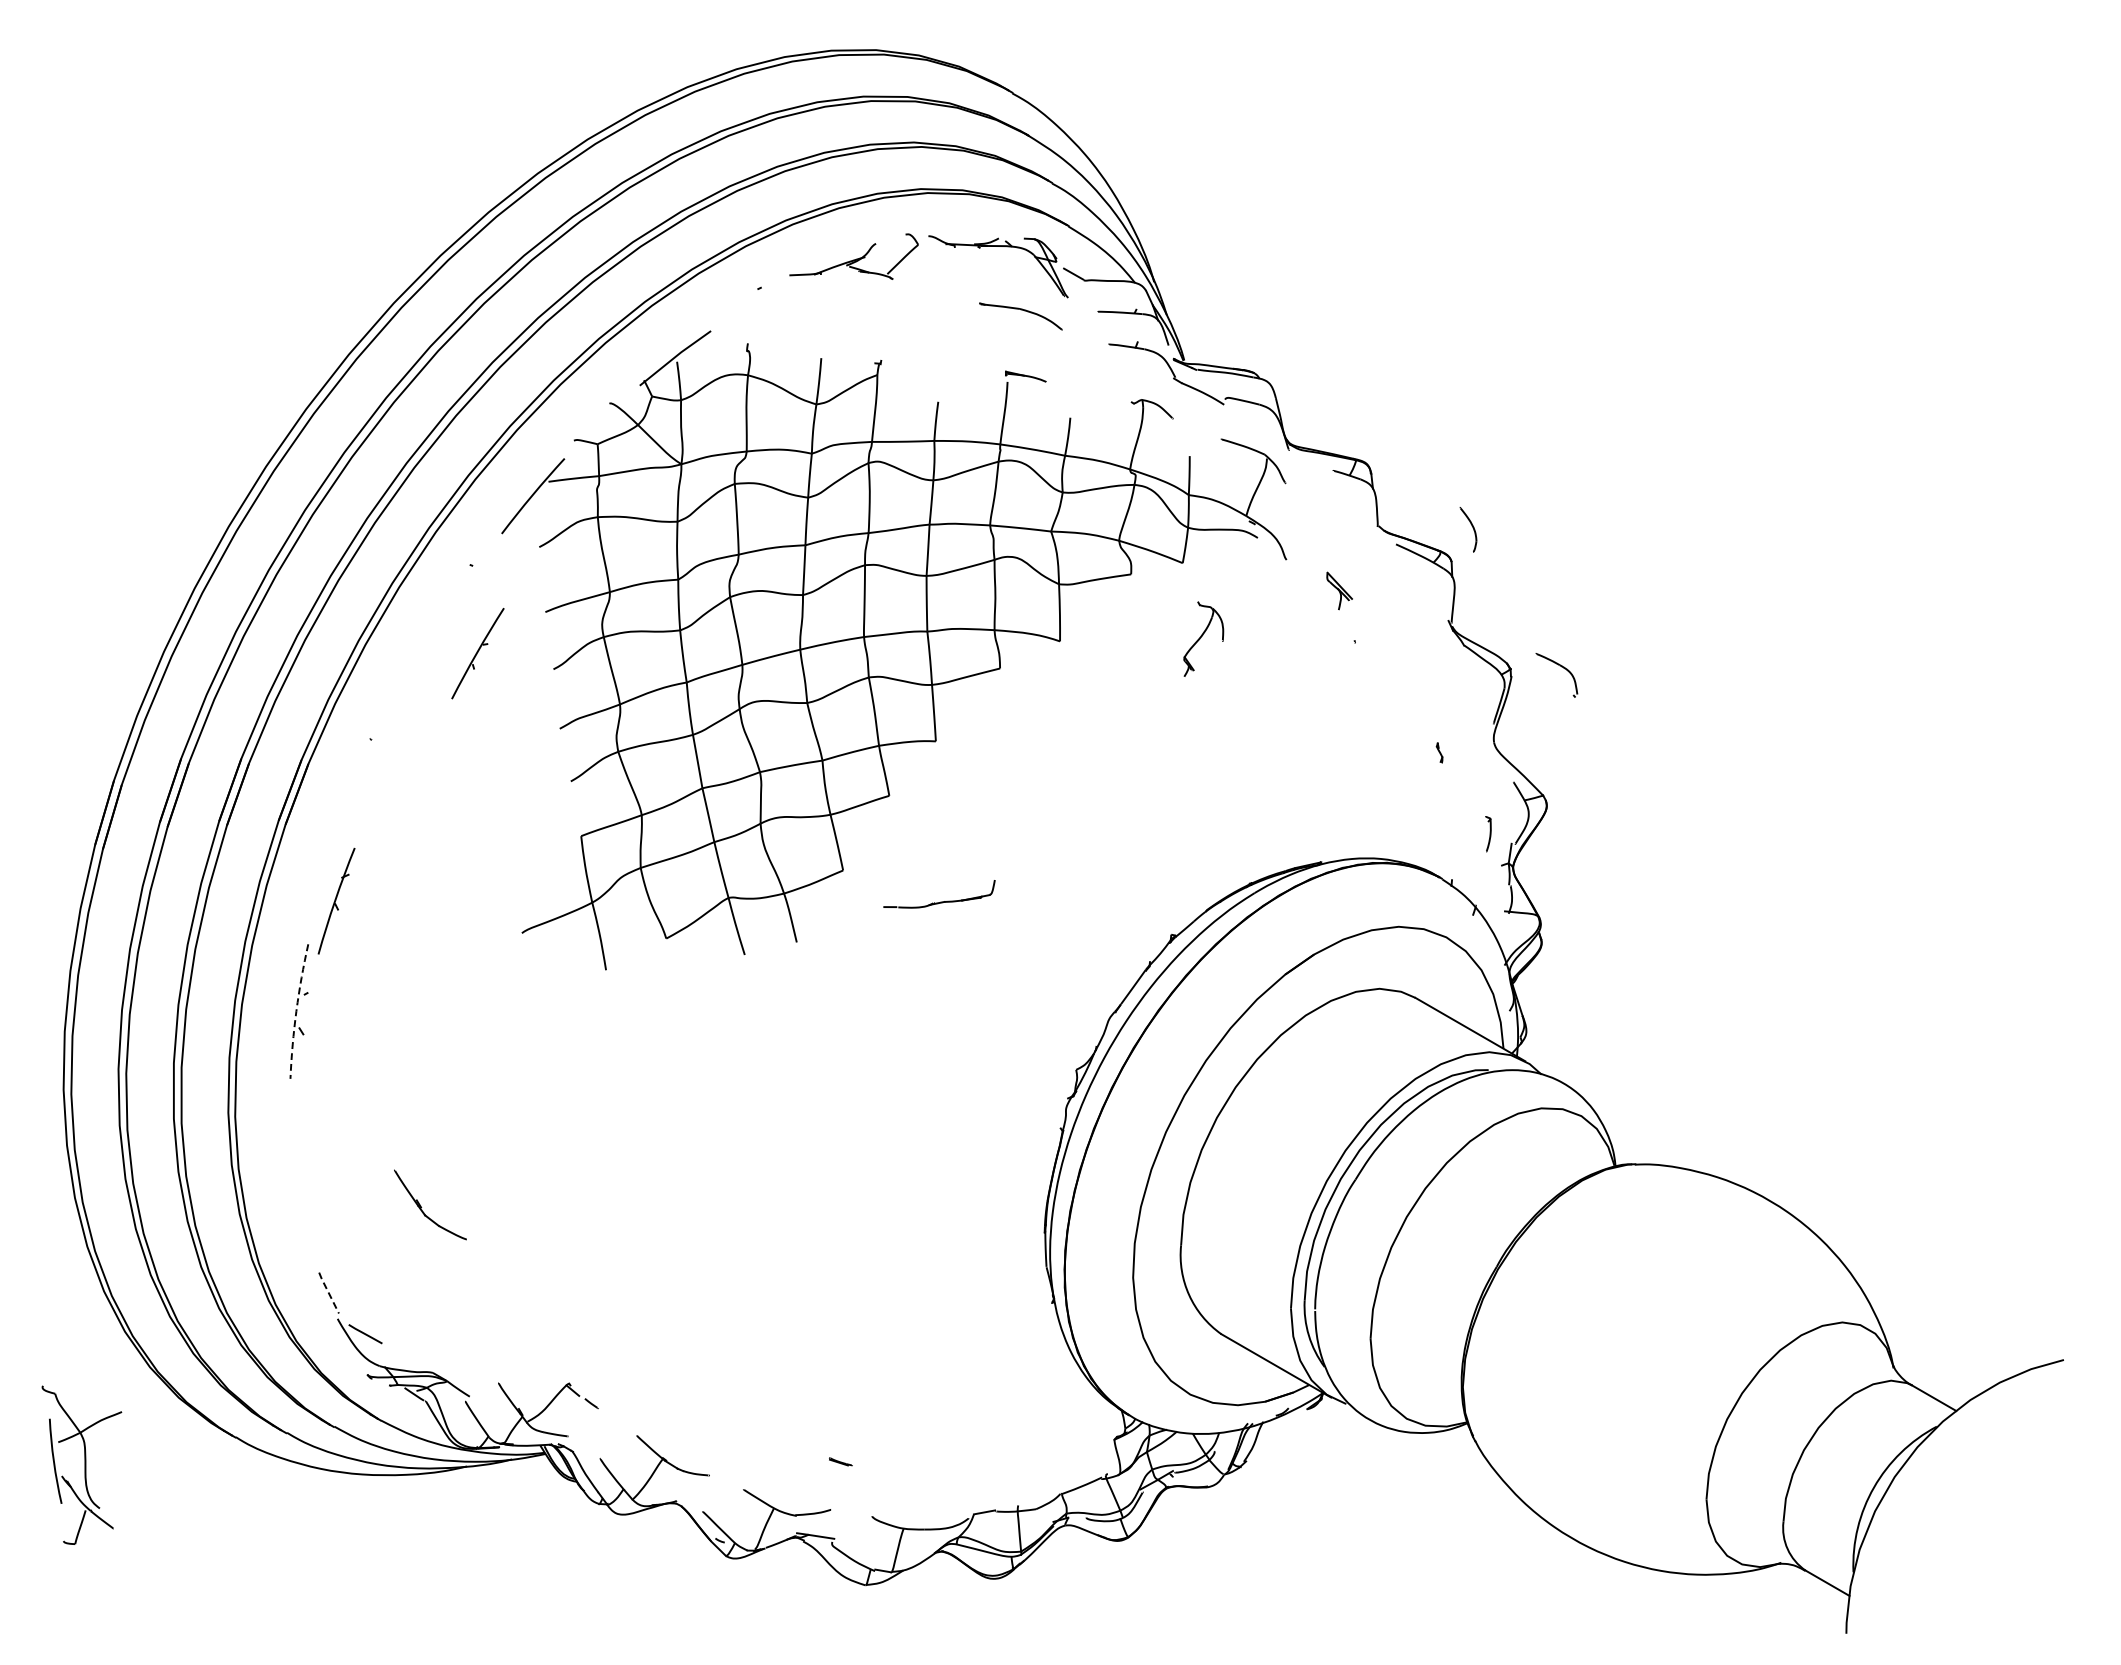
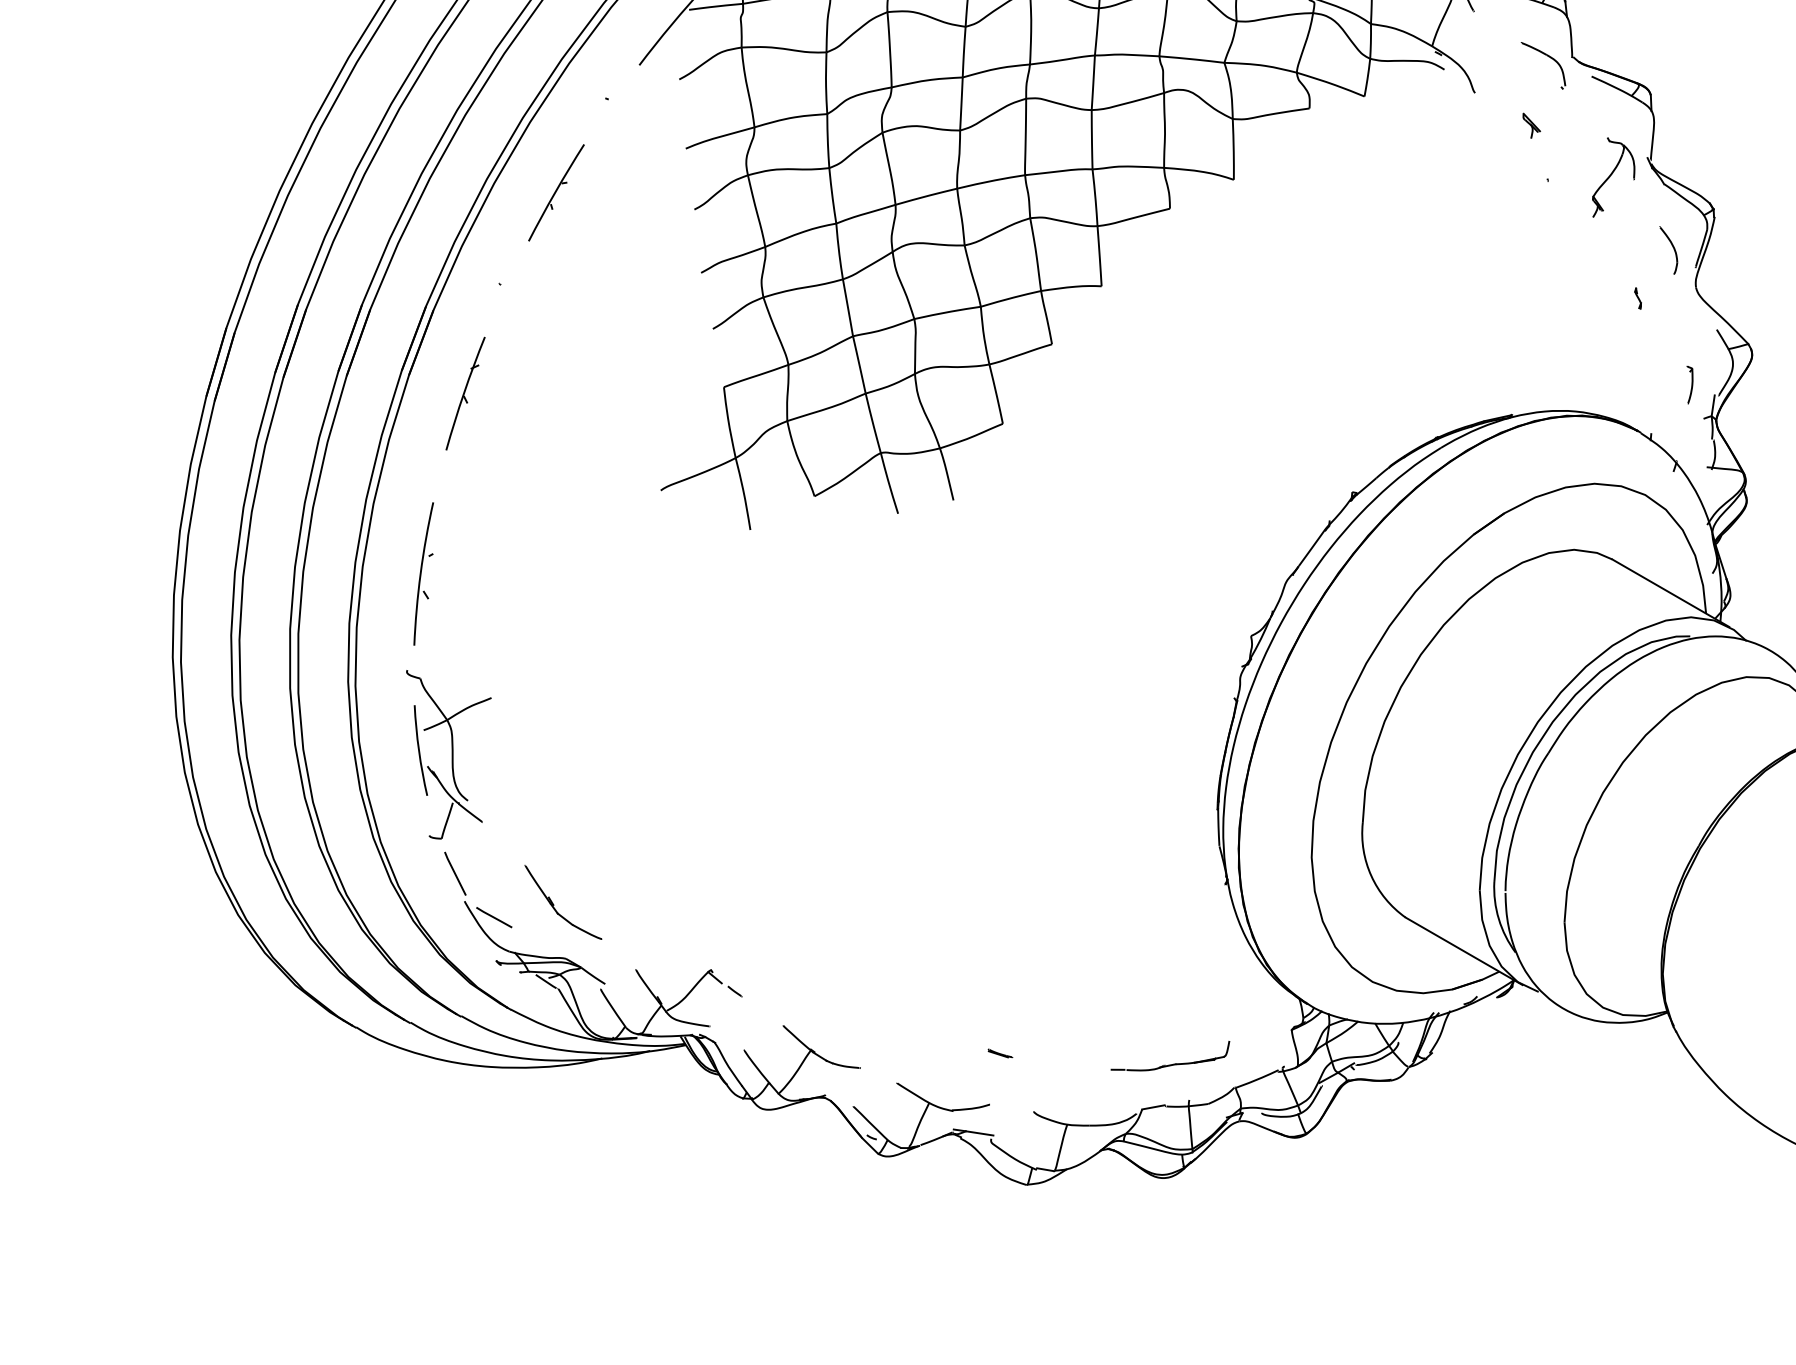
part: (1468, 529) -> (1668, 250), moved
part: (1339, 590) -> (1531, 125), size x0.62
part: (1203, 638) -> (1613, 176), moved
part: (477, 653) -> (555, 192), moved
part: (1561, 667) -> (1548, 57), moved
part: (336, 900) -> (465, 392), moved
part: (940, 901) -> (1171, 1063), moved
arc: (296, 1011) -> (420, 573), dashed -> solid
part: (422, 1207) -> (554, 905), moved
line: (328, 1293) -> (454, 874), dashed -> solid
part: (81, 1464) -> (448, 753), moved

